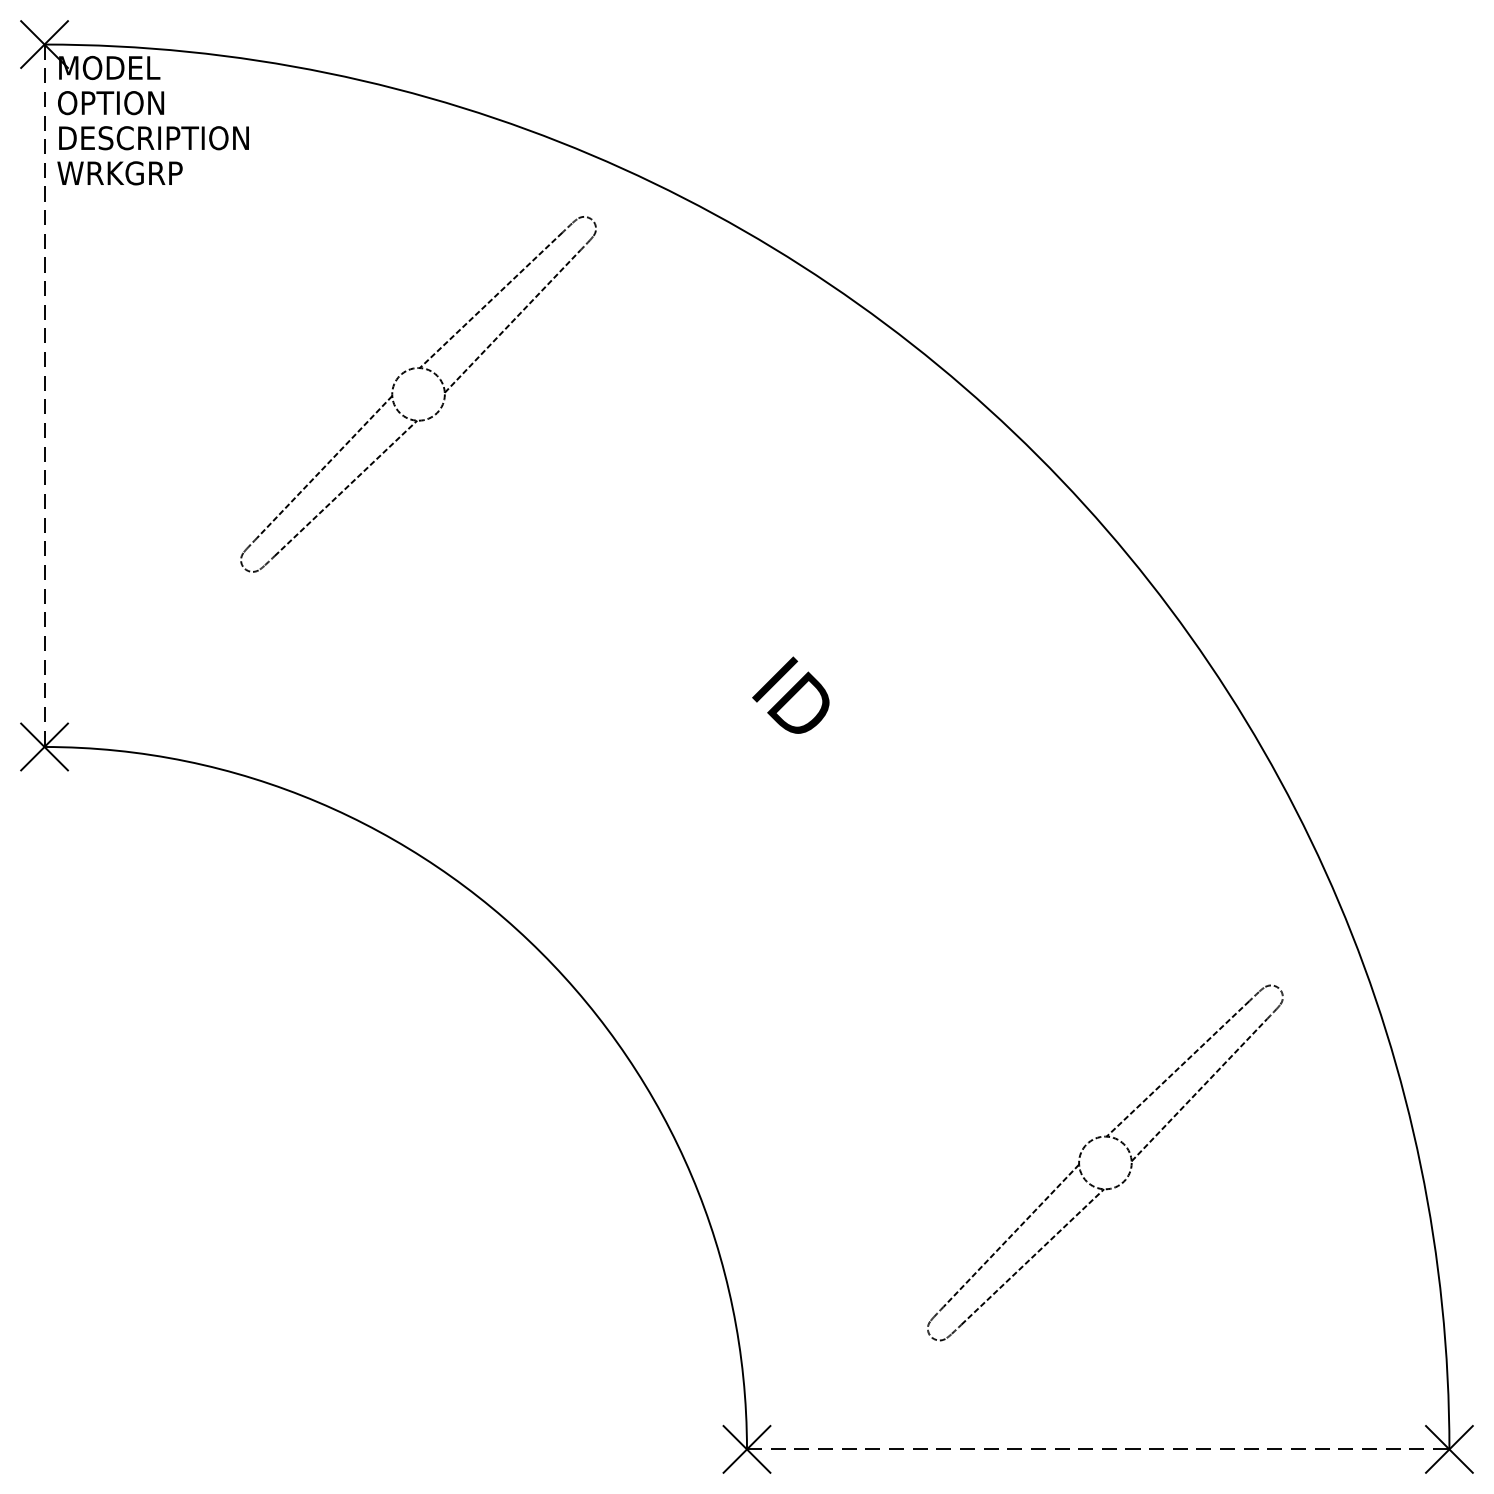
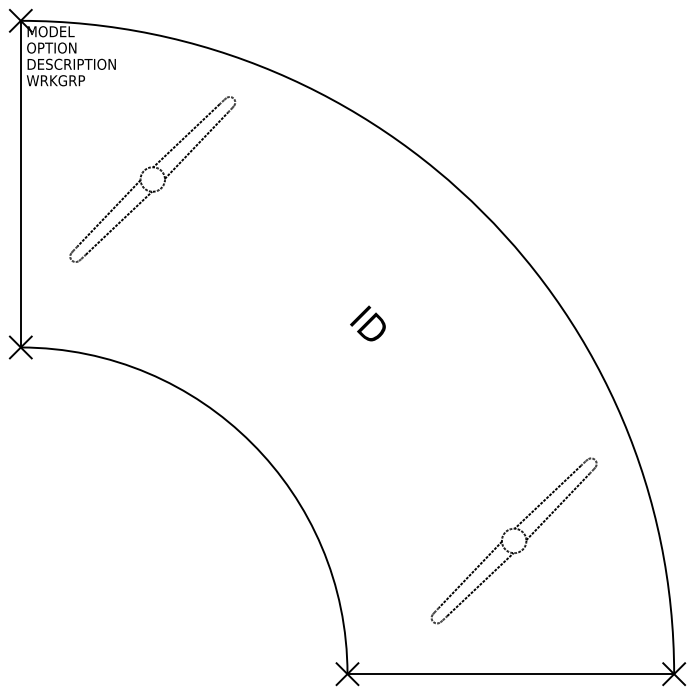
part: (396, 385) -> (142, 175), moved
line: (43, 396) -> (20, 184), dashed -> solid
line: (1099, 1450) -> (511, 674), dashed -> solid

